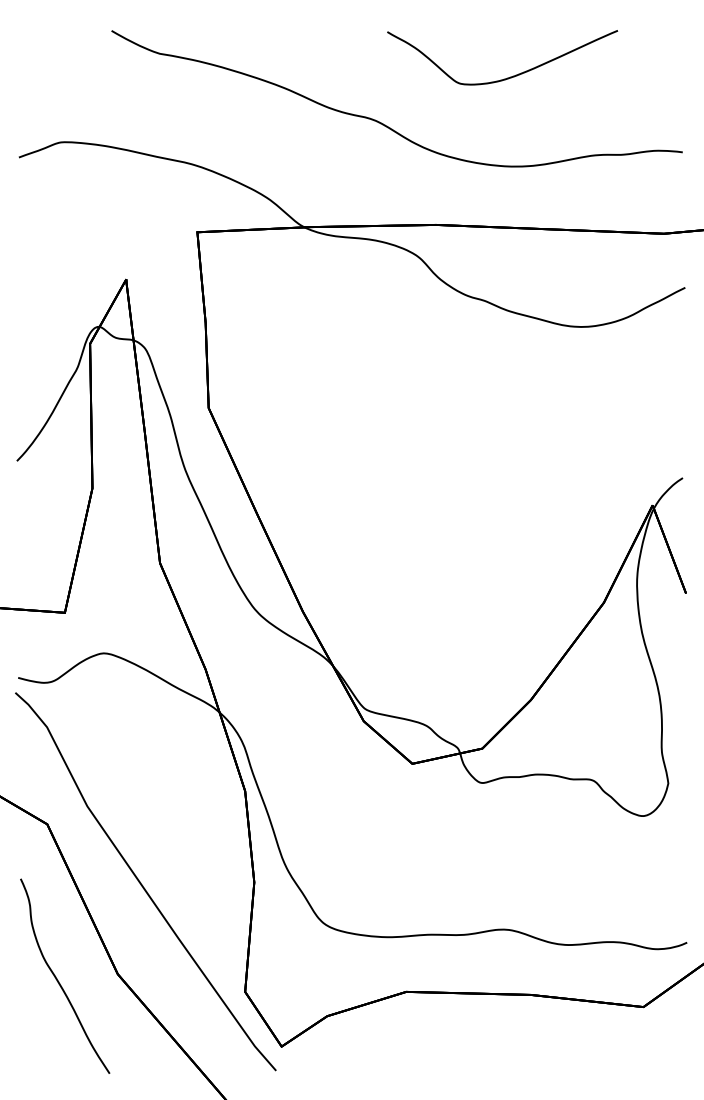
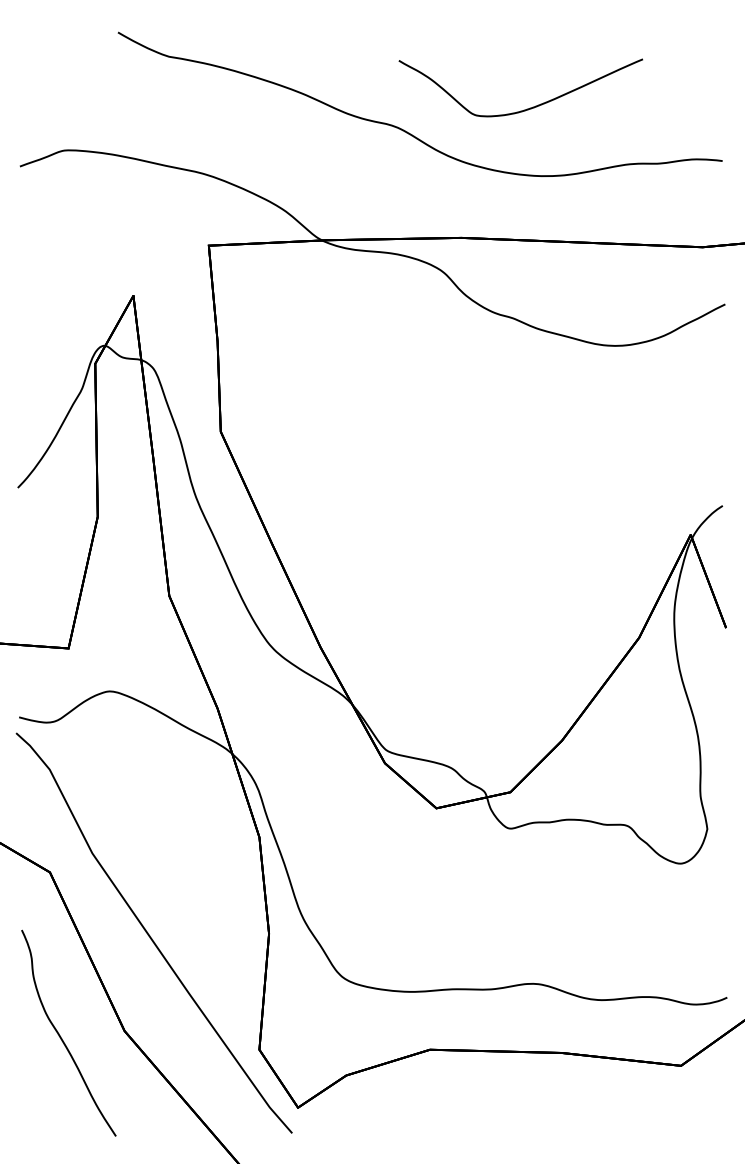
curve: (508, 77) -> (527, 108), moved

